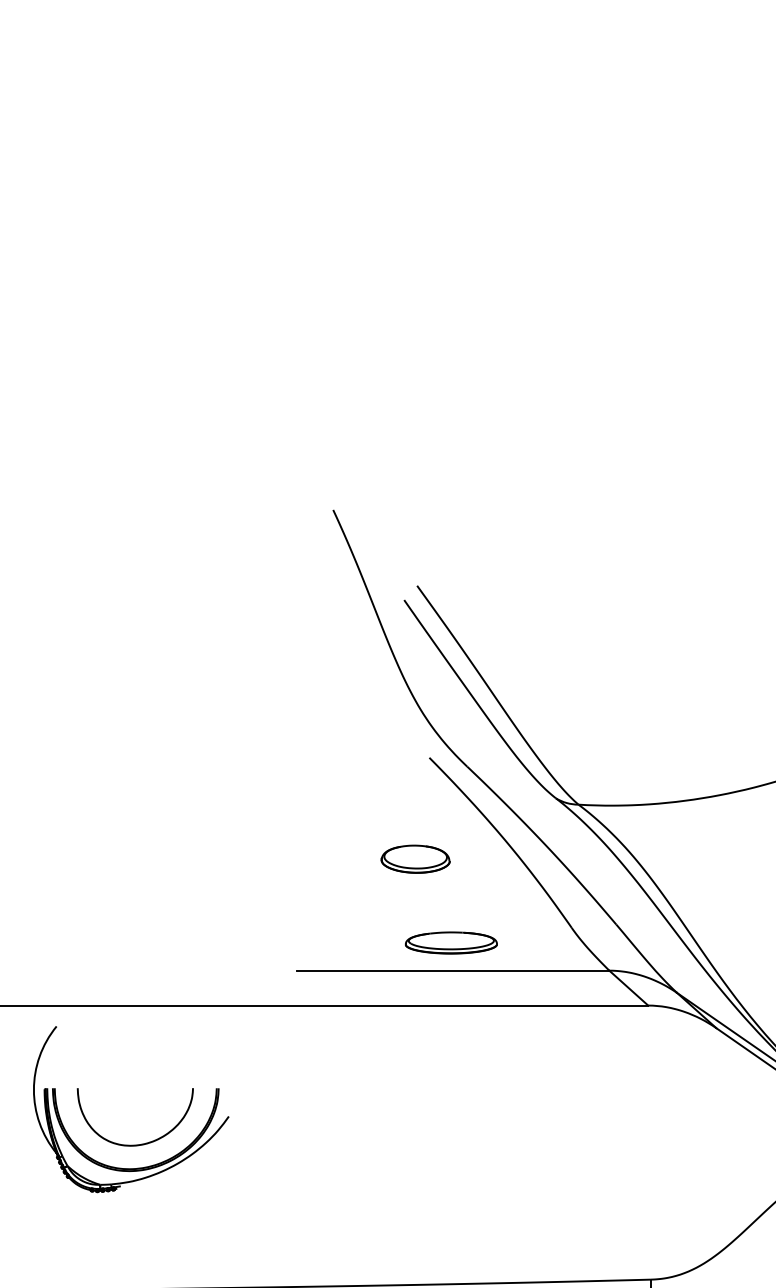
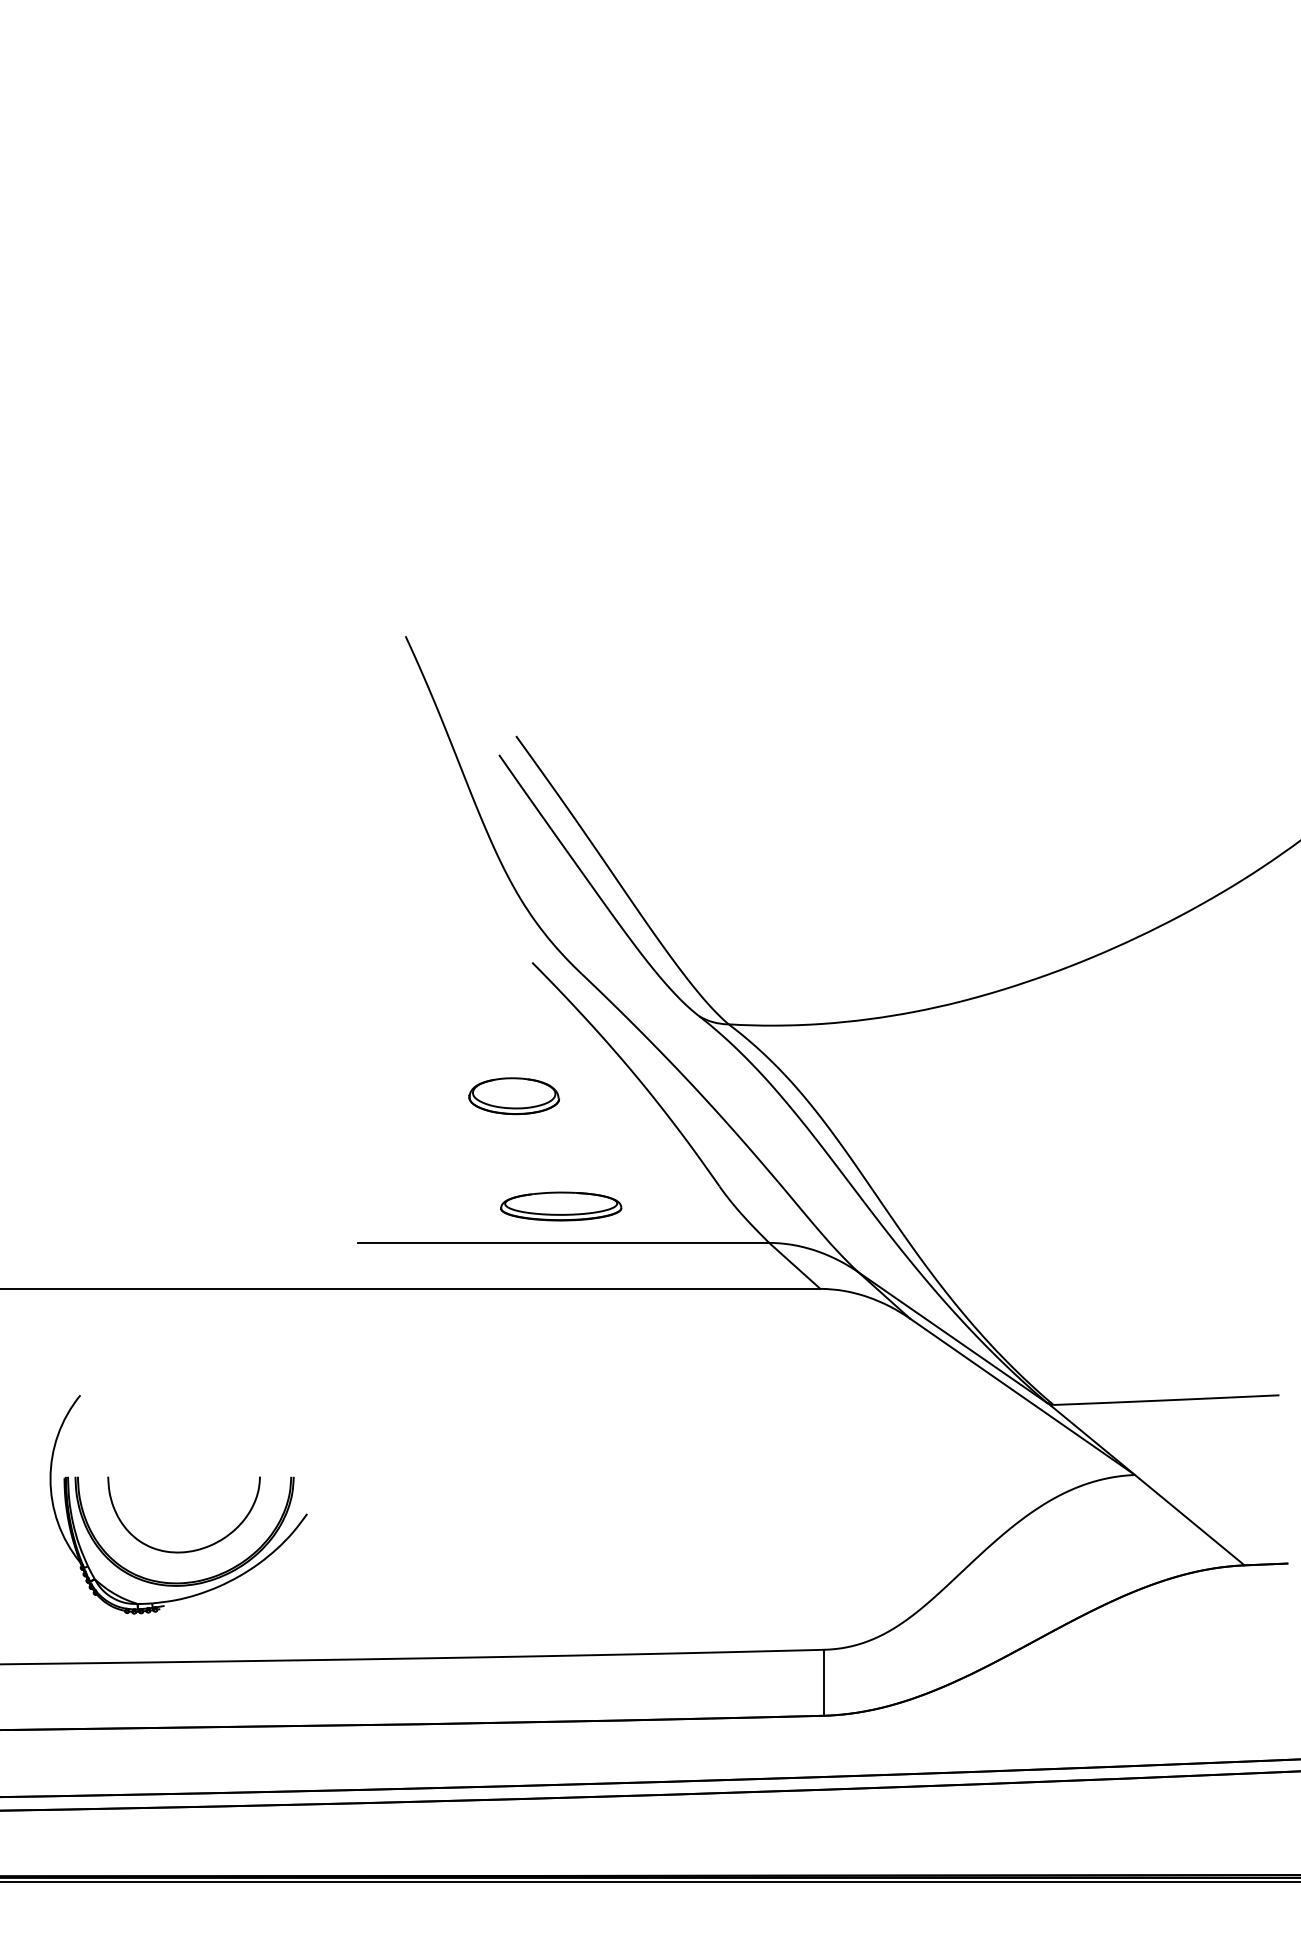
part: (131, 1144) -> (178, 1551), moved

